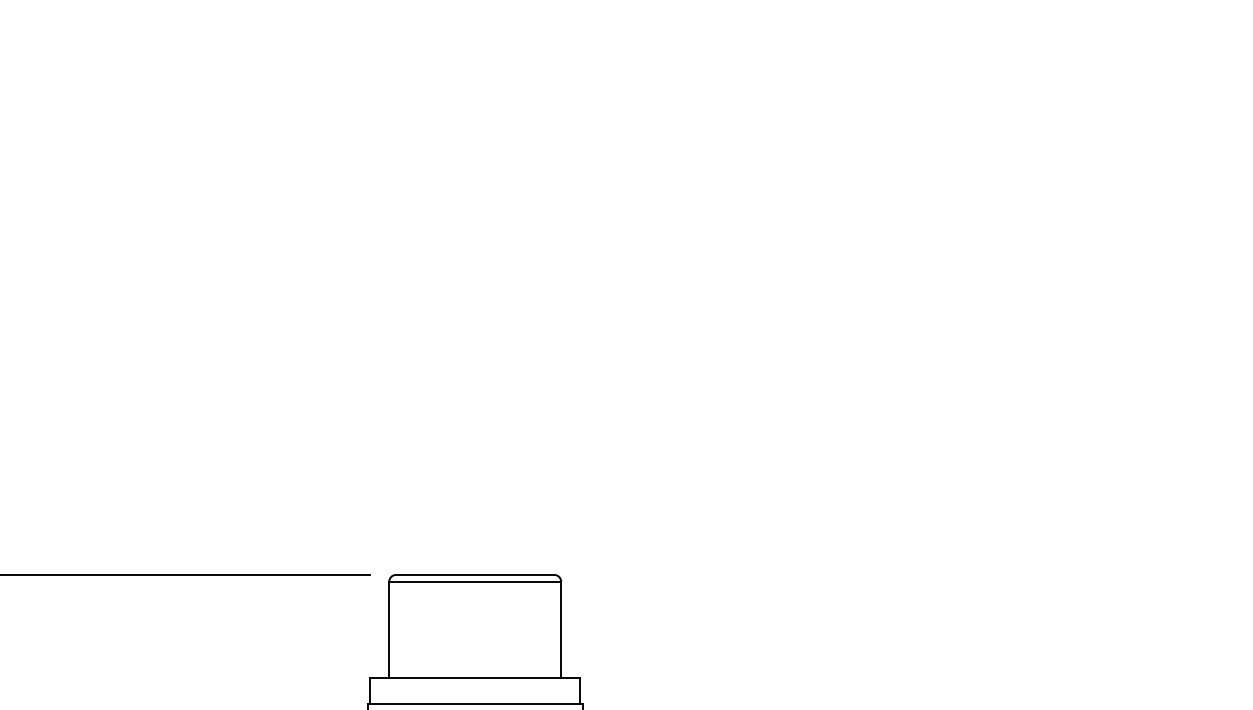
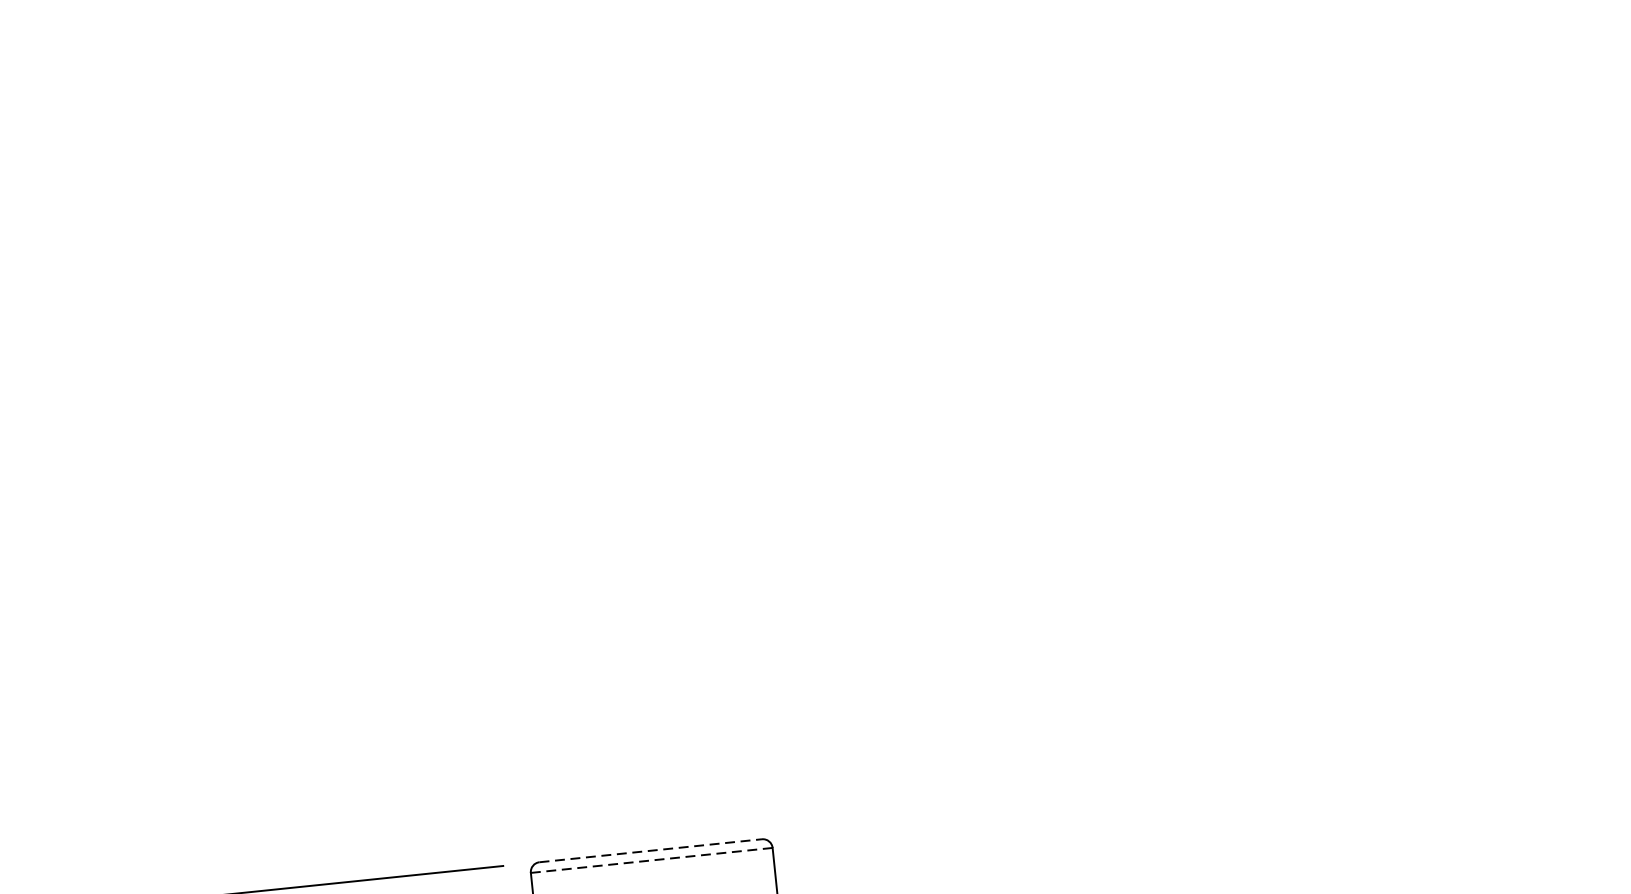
line: (475, 574) -> (651, 850), solid -> dashed
line: (475, 581) -> (652, 859), solid -> dashed

